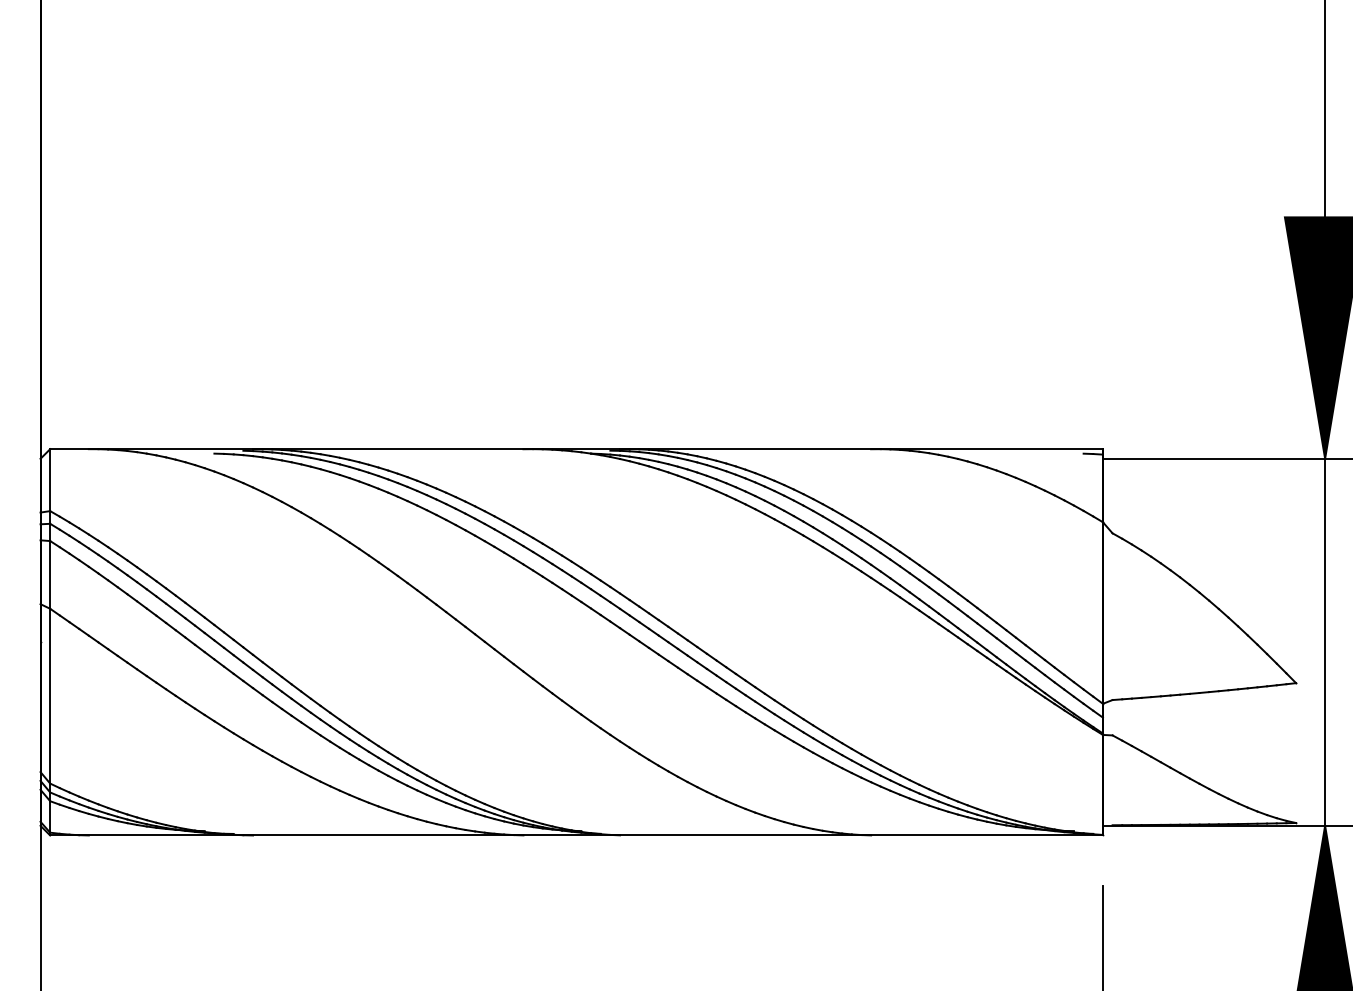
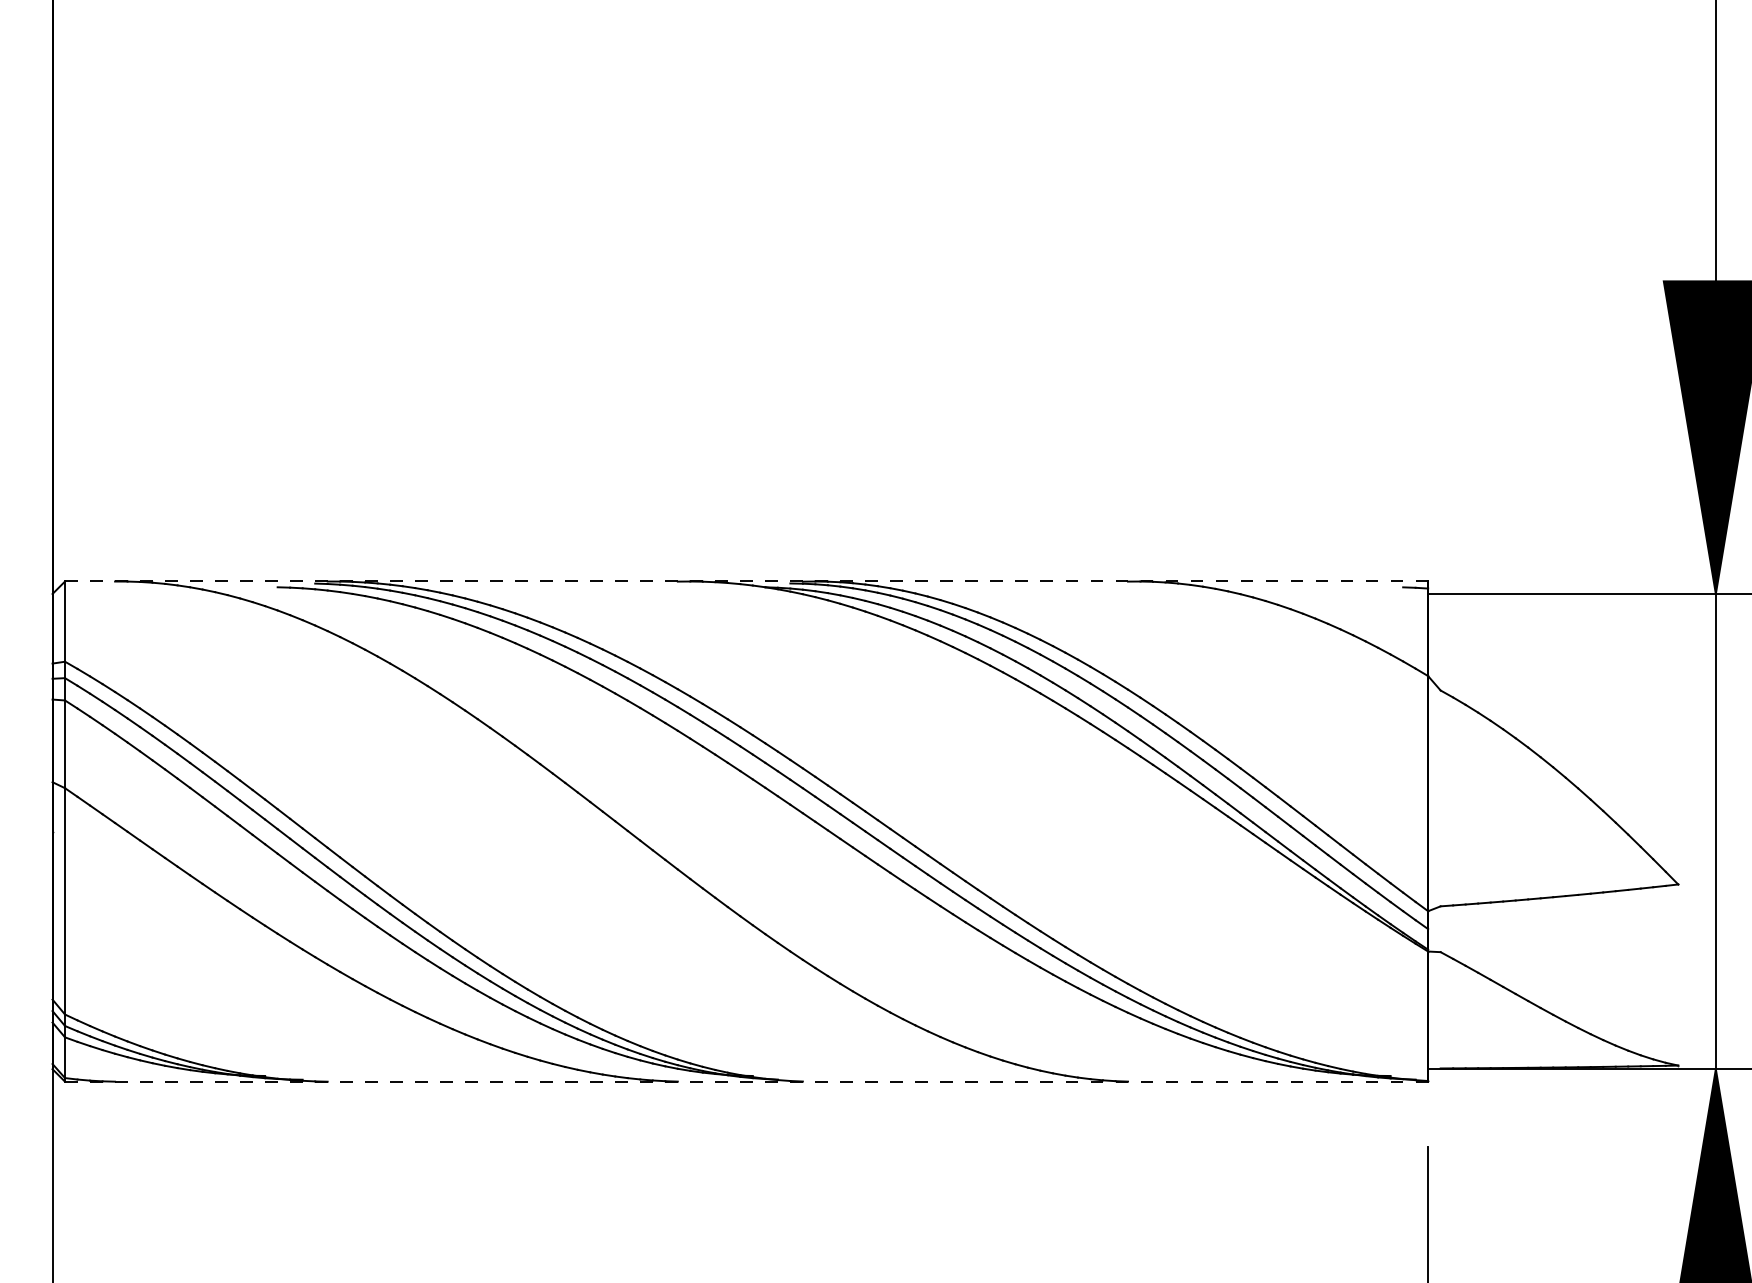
line: (576, 449) -> (746, 581), solid -> dashed
line: (576, 835) -> (746, 1081), solid -> dashed

